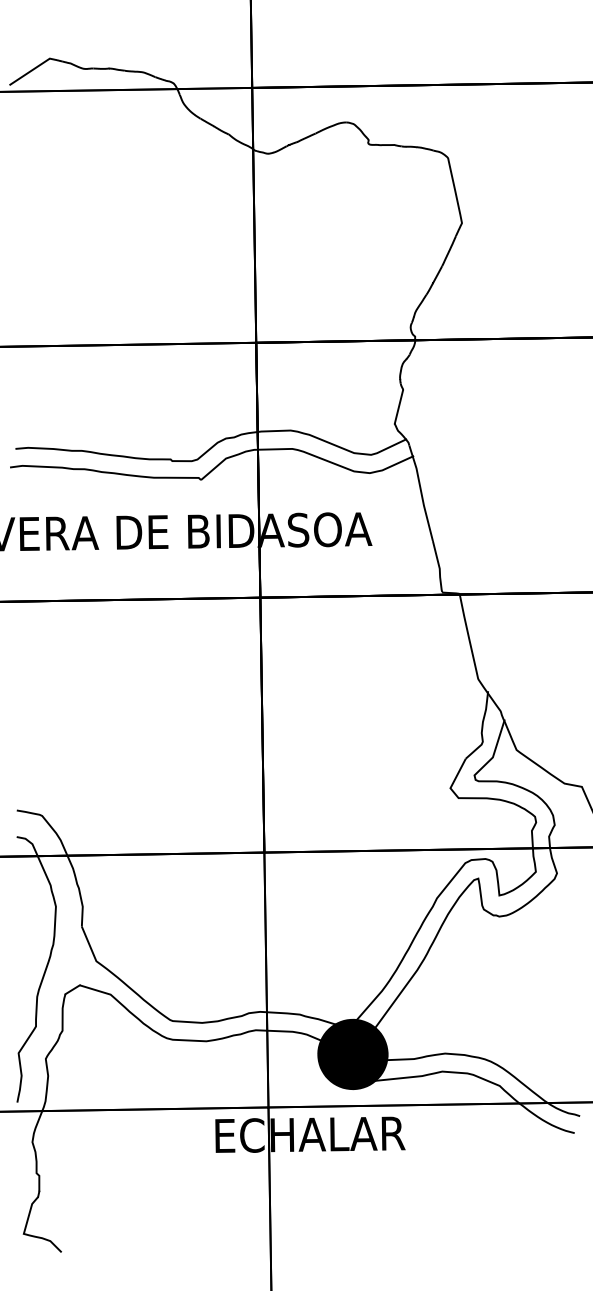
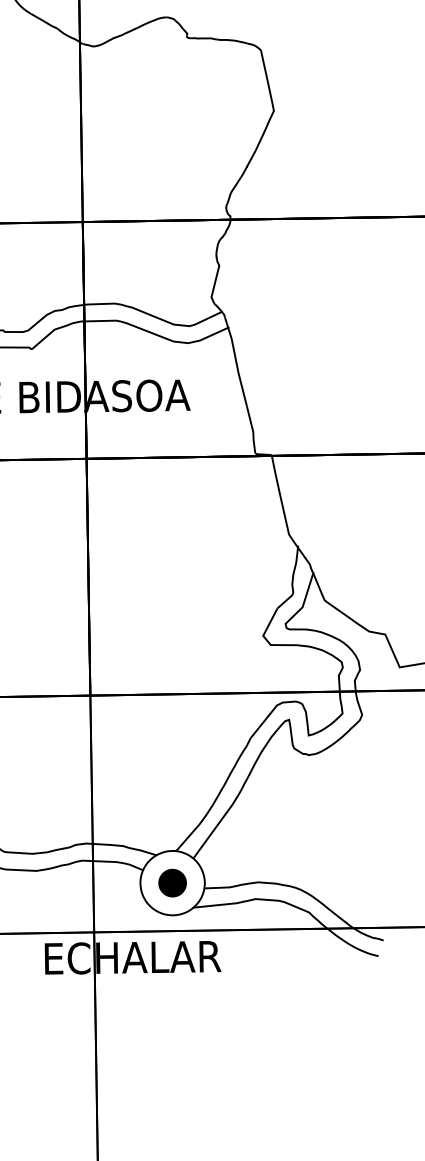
fill: (352, 1054) -> (172, 883), removed

